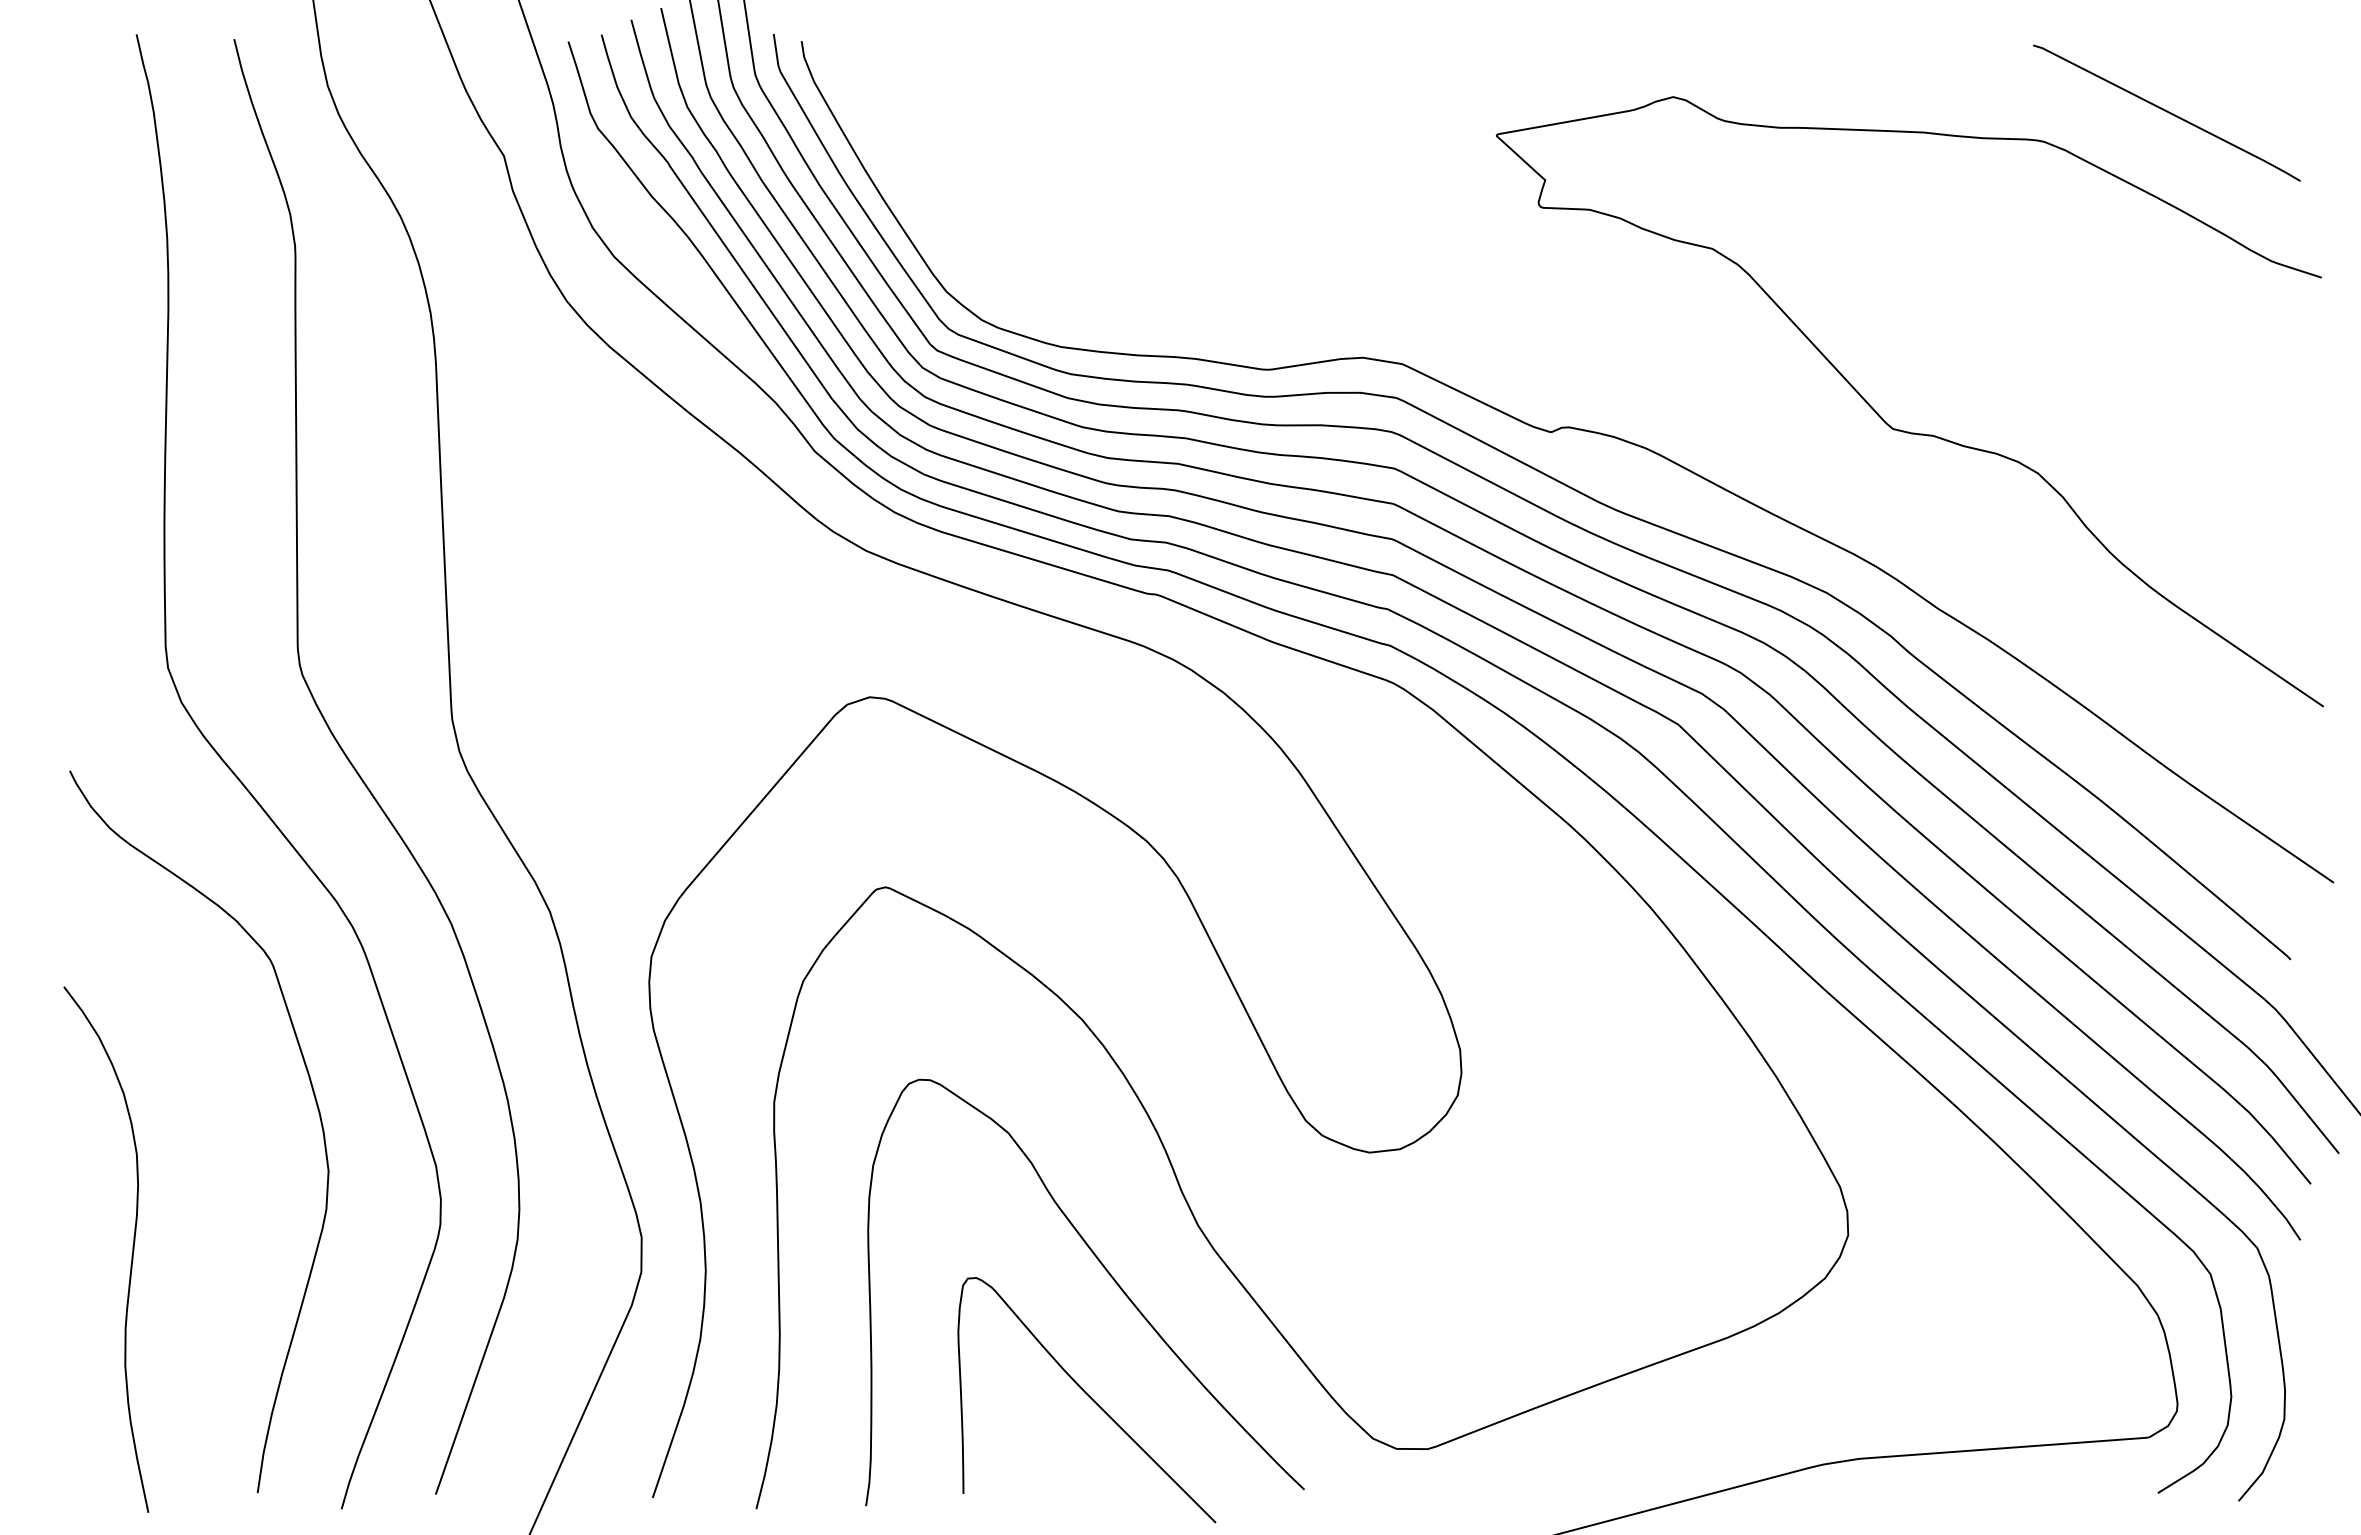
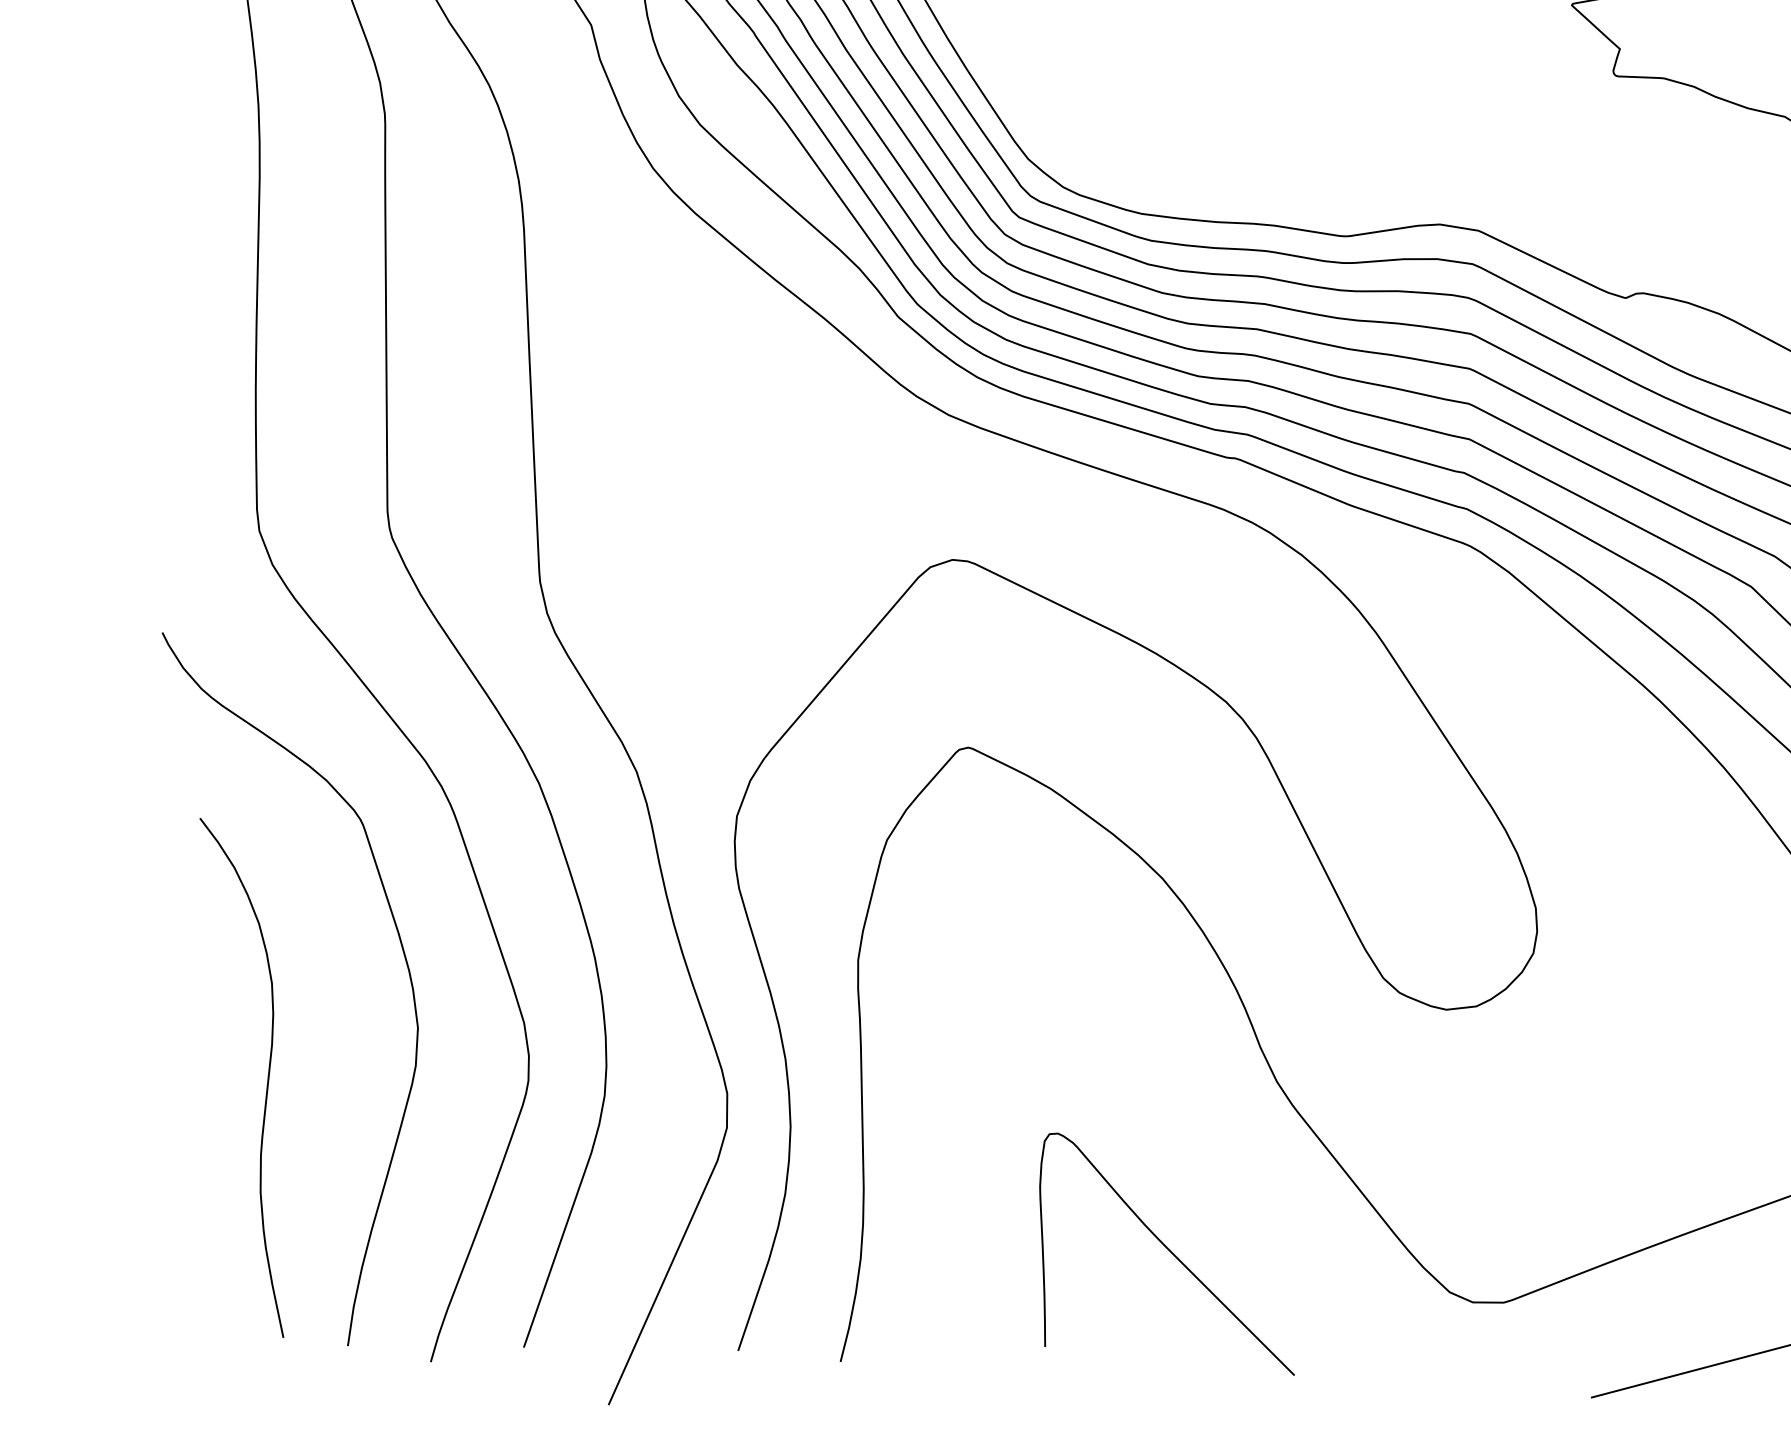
curve: (131, 1255) -> (266, 1083), moved
curve: (1108, 1274) -> (1188, 1130), removed

